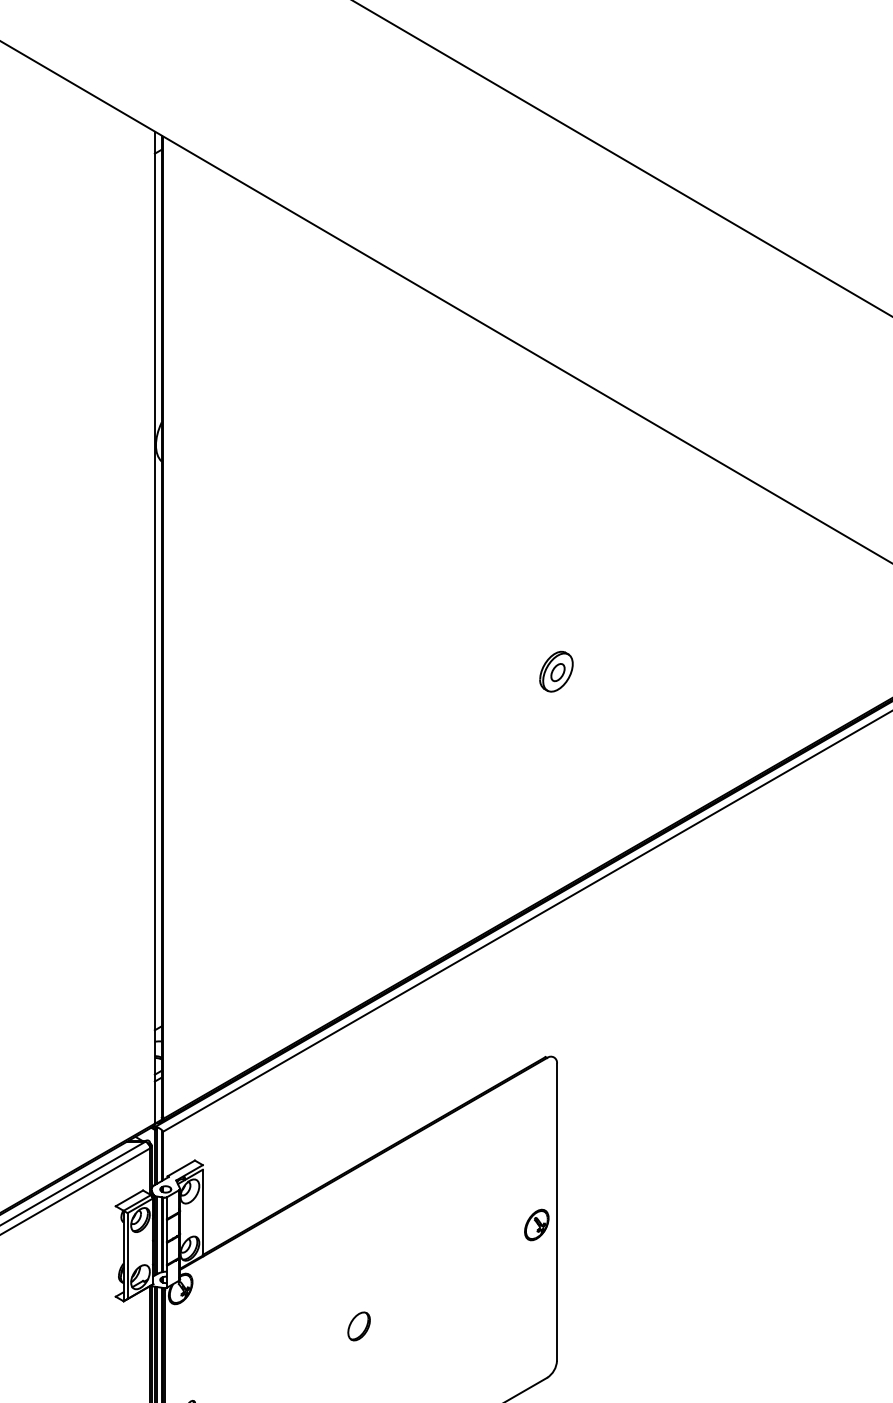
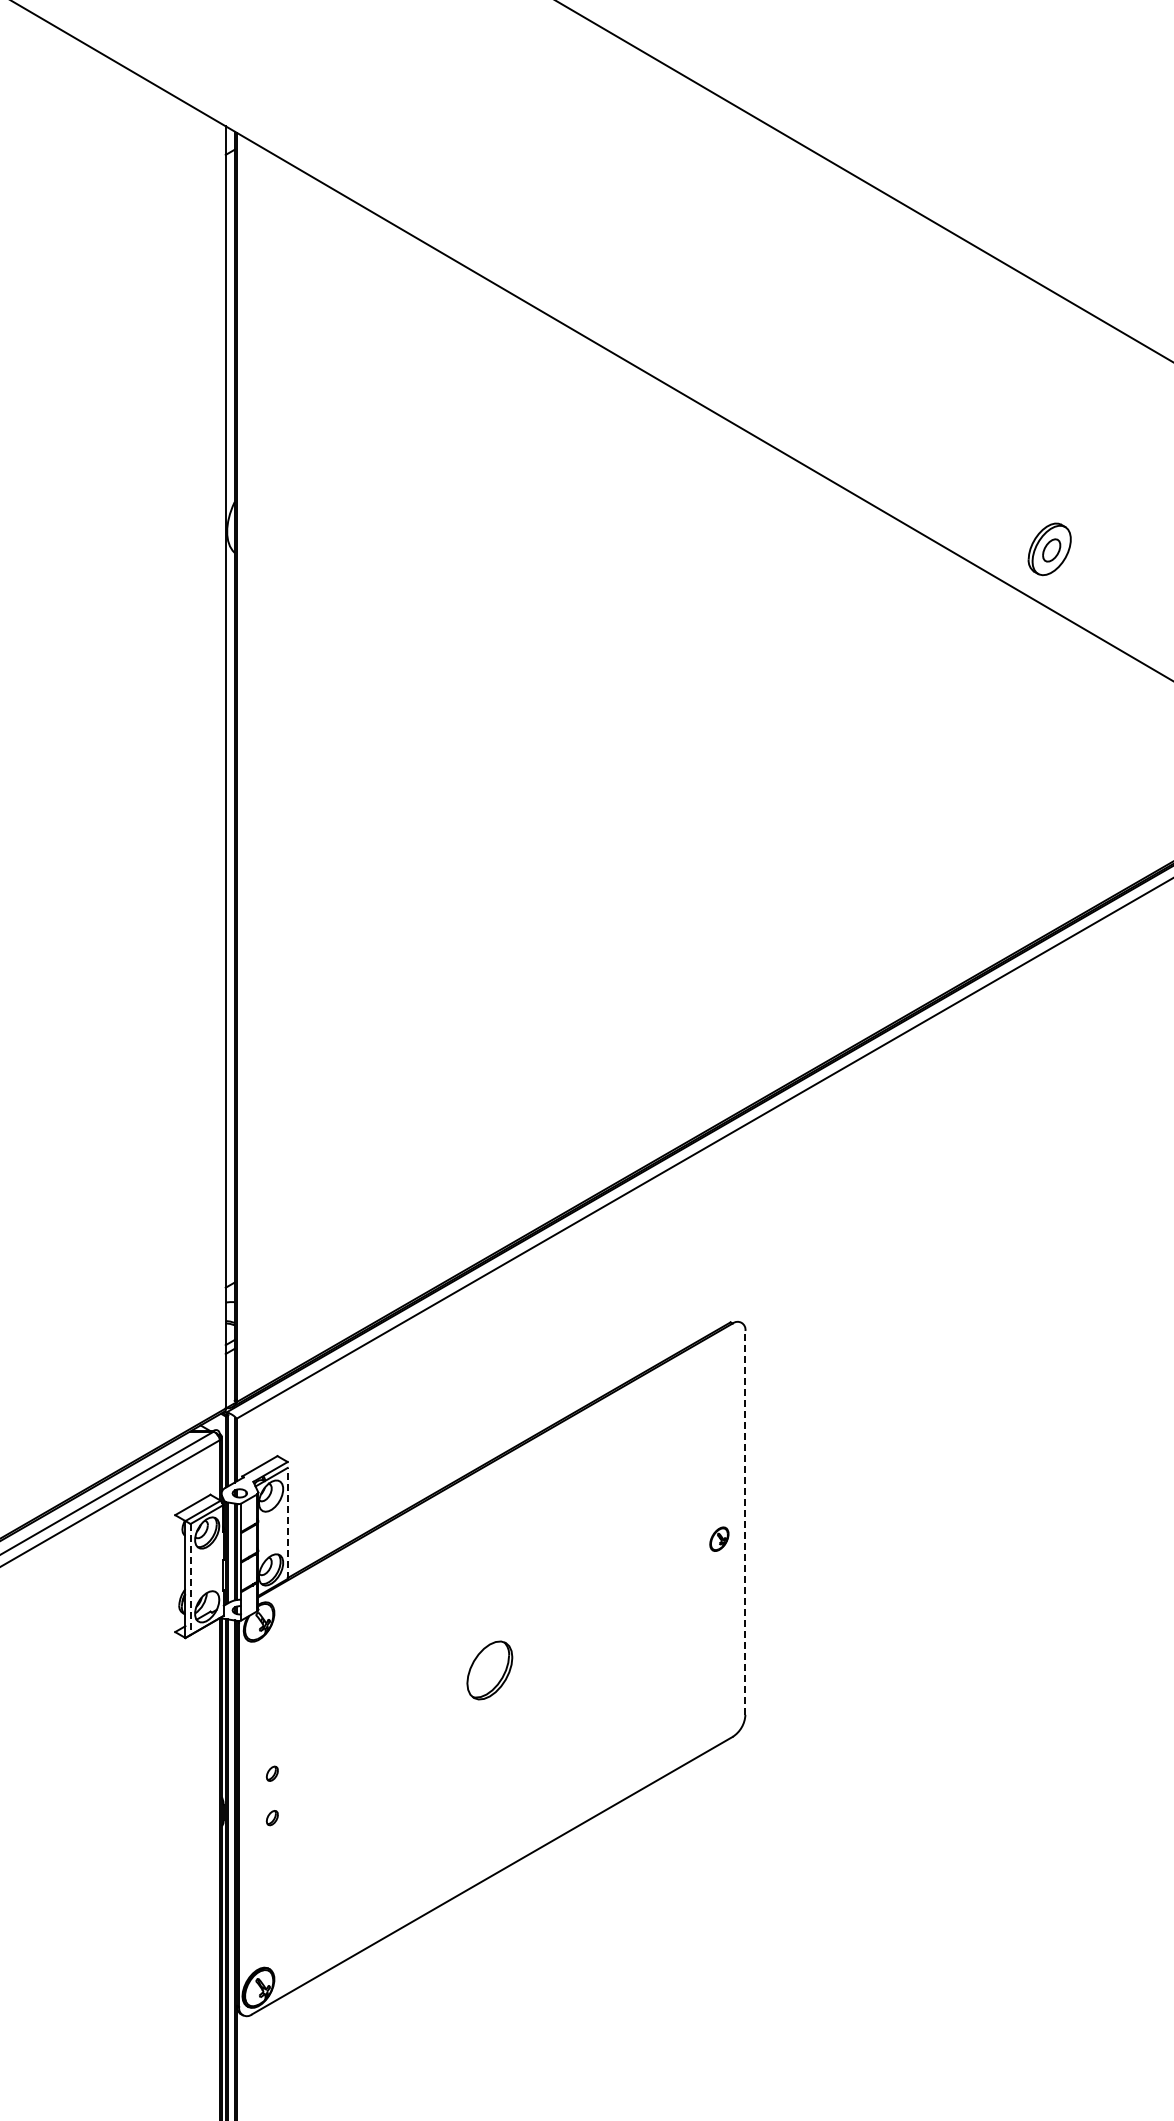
part: (556, 671) -> (1049, 549), moved
line: (557, 1211) -> (745, 1522), solid -> dashed
line: (202, 1212) -> (287, 1523), solid -> dashed
part: (536, 1224) -> (719, 1538), size x0.6
line: (127, 1256) -> (190, 1579), solid -> dashed
part: (358, 1326) -> (489, 1670), size x1.6

